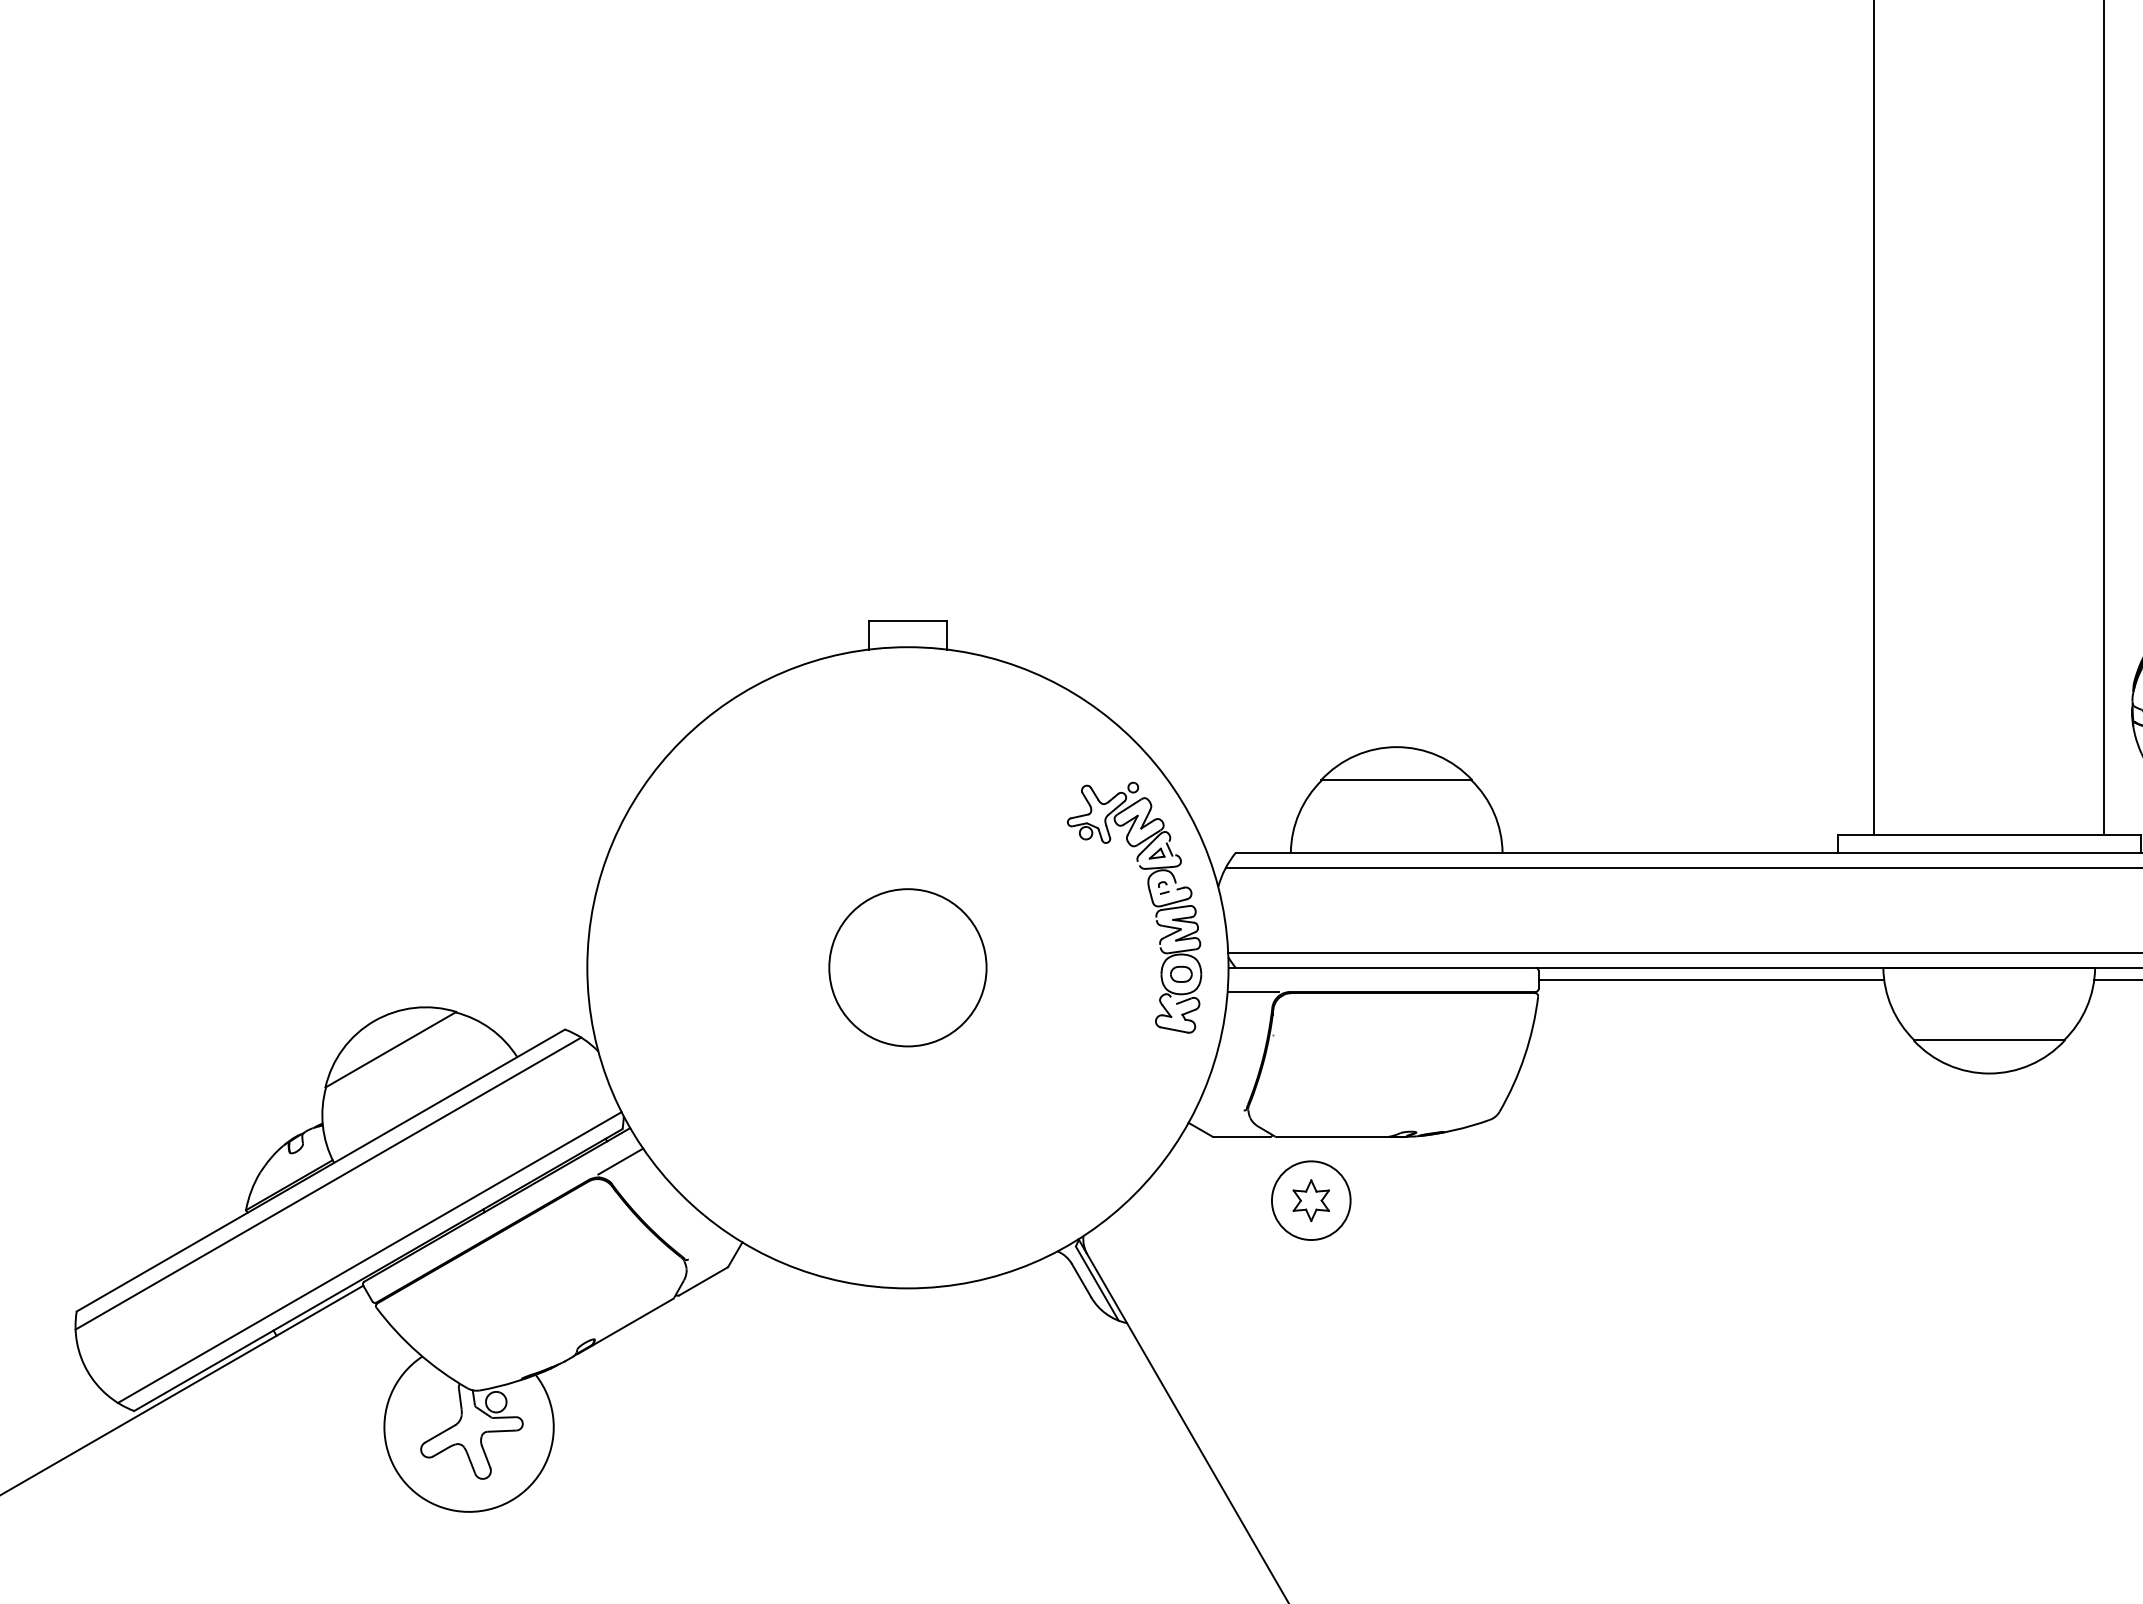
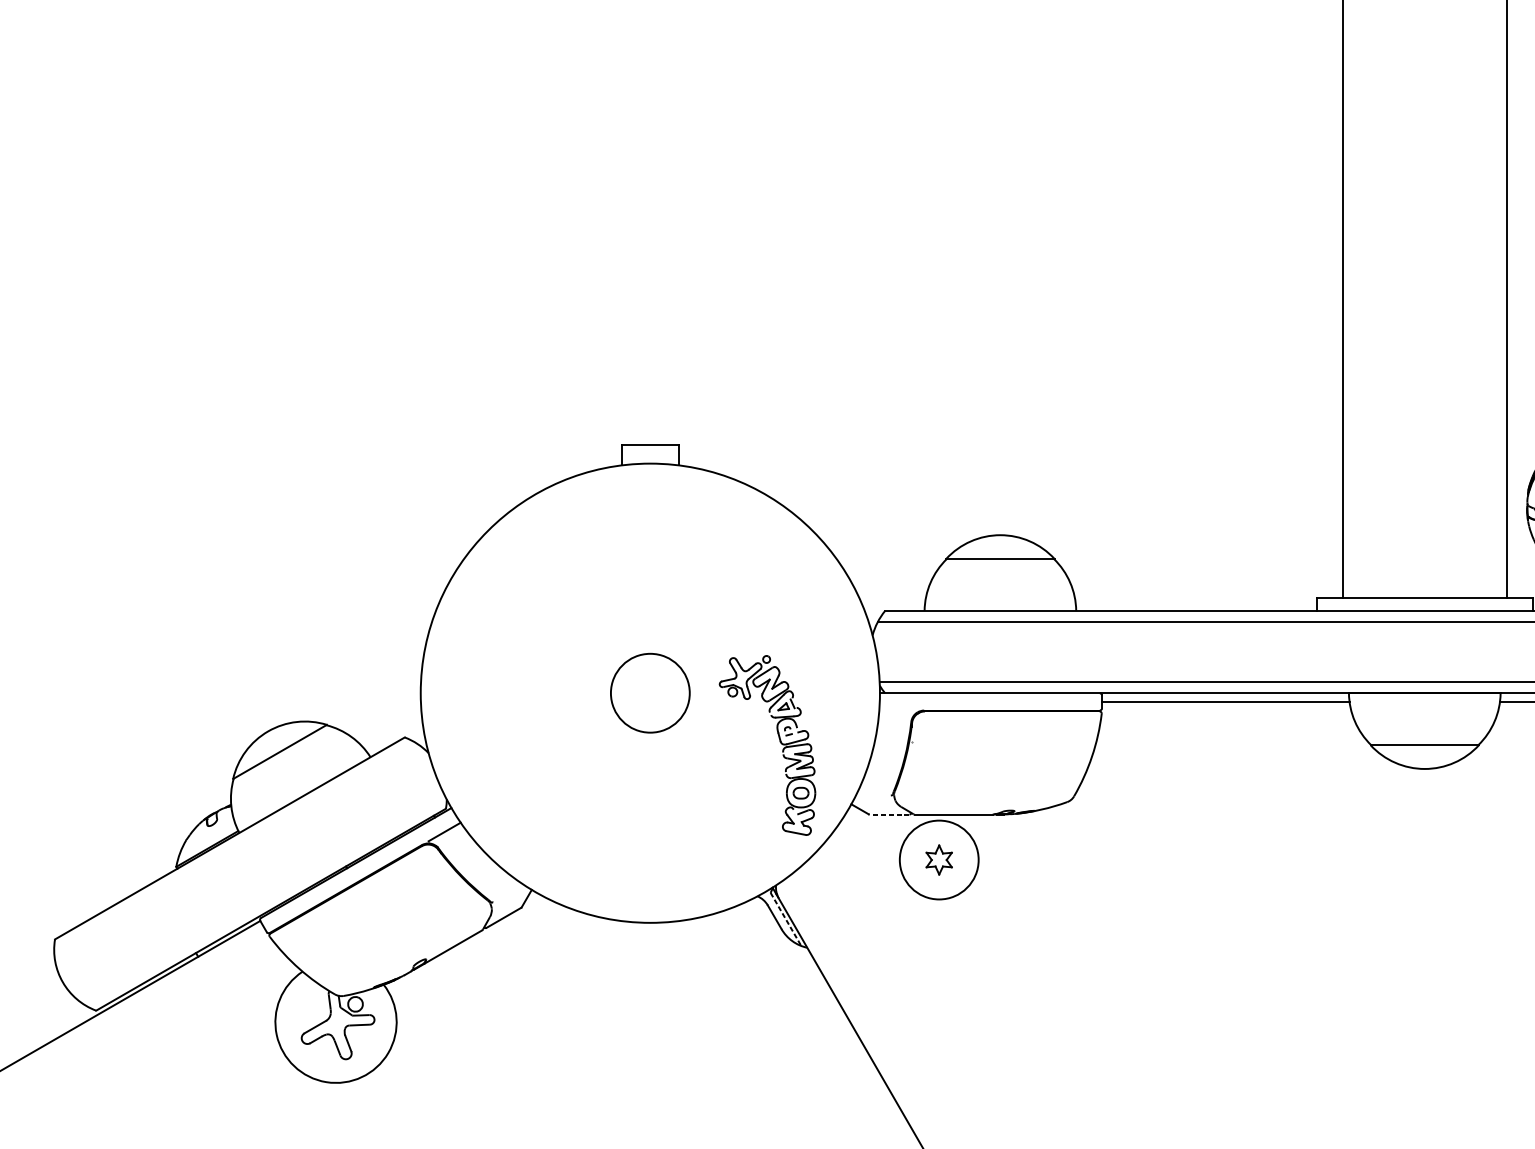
part: (1151, 902) -> (779, 741), moved
circle: (907, 967) -> (650, 693), size x0.7
line: (1253, 992) -> (897, 710), removed
line: (1241, 1137) -> (889, 814), solid -> dashed
line: (328, 1183) -> (235, 847), removed
circle: (1310, 1200) -> (938, 859), size x1.4
line: (369, 1257) -> (264, 900), removed
line: (1097, 1283) -> (786, 919), solid -> dashed

